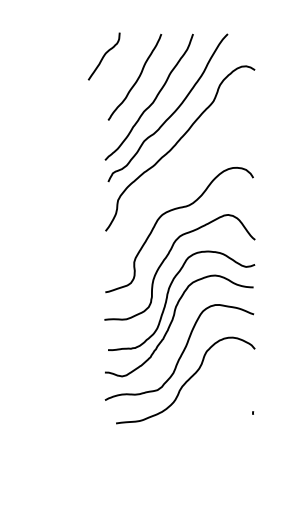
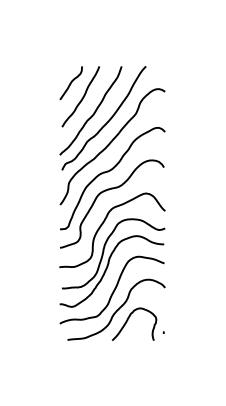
curve: (103, 56) -> (70, 83), moved
curve: (174, 185) -> (108, 172), added
curve: (202, 395) -> (128, 320), added

